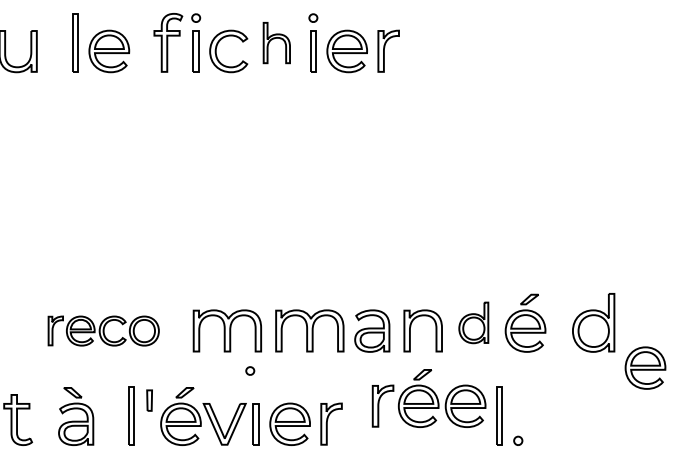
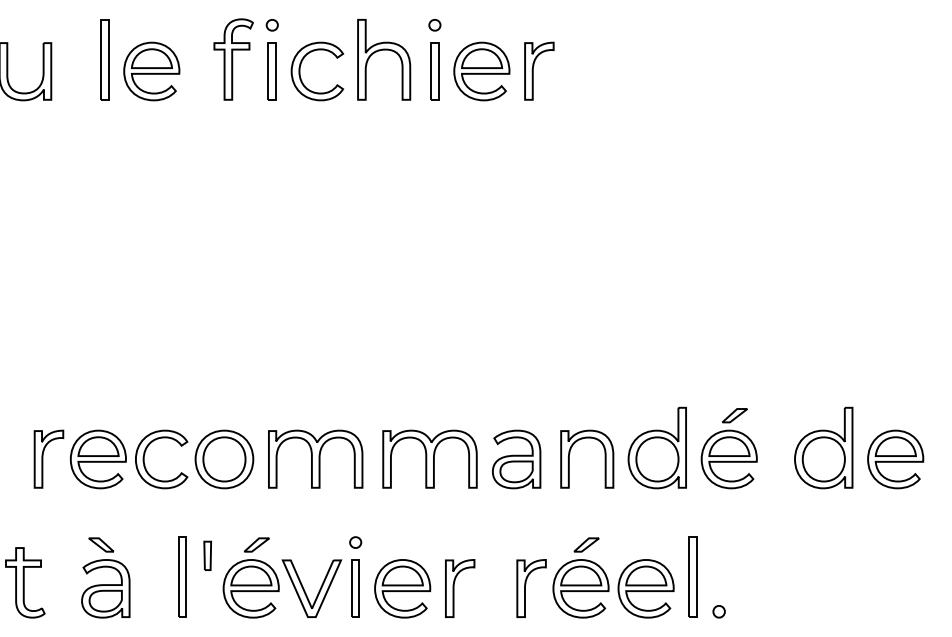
part: (276, 42) -> (383, 59), size x1.43
part: (473, 322) -> (657, 447), size x1.43
part: (103, 330) -> (143, 458), size x1.43
part: (645, 367) -> (895, 458), moved
part: (250, 370) -> (355, 541), moved
part: (428, 398) -> (594, 577), moved

